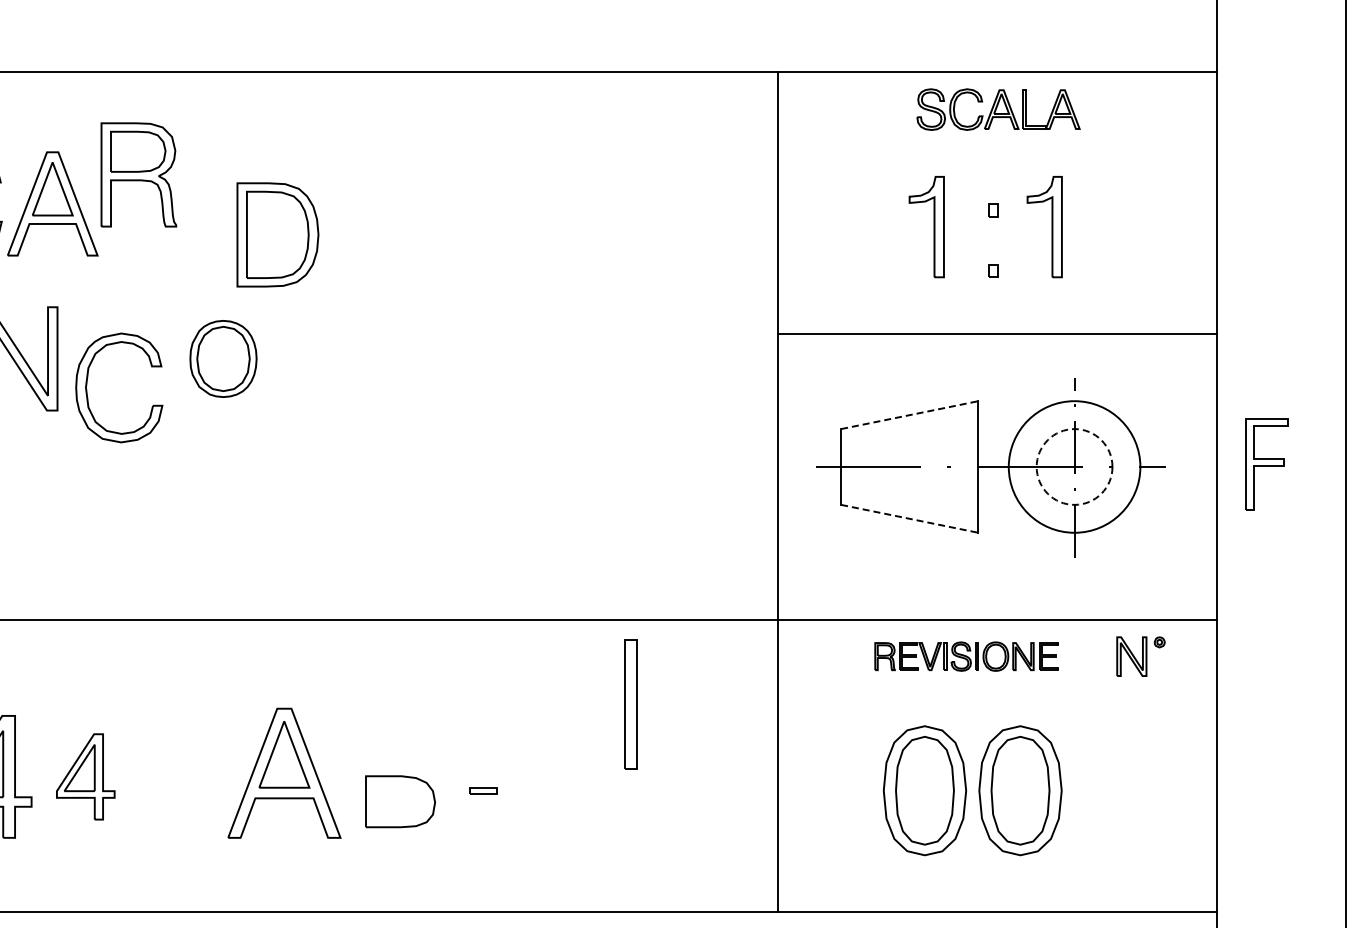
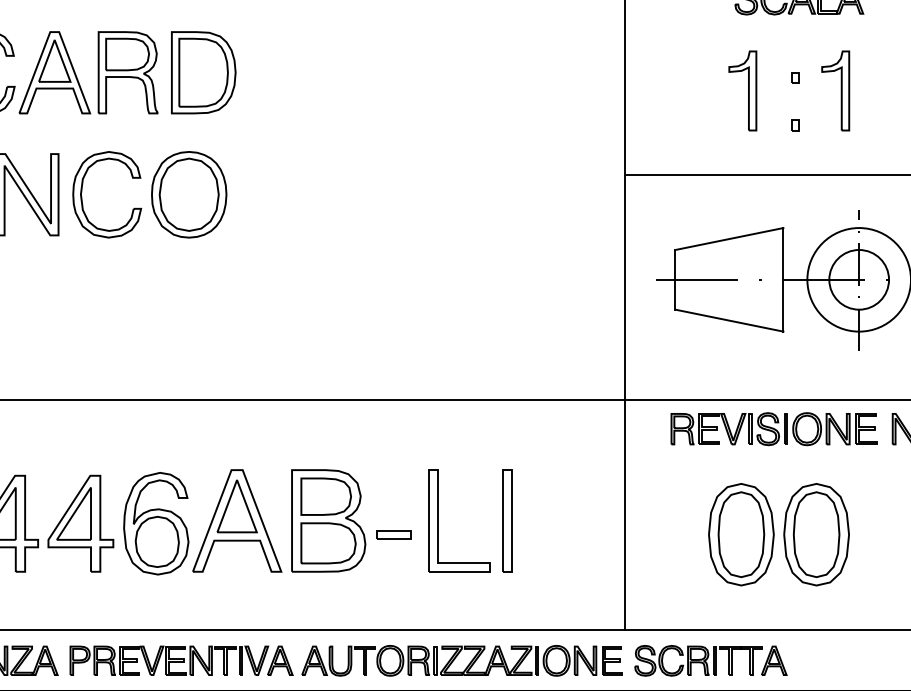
part: (138, 174) -> (127, 72), moved
part: (277, 234) -> (203, 72), moved
part: (223, 358) -> (189, 194), size x1.43
part: (87, 385) -> (82, 192), moved
line: (909, 415) -> (729, 239), dashed -> solid
circle: (1074, 466) -> (859, 279), dashed -> solid
line: (909, 518) -> (729, 320), dashed -> solid
part: (966, 656) -> (774, 429), size x1.43
part: (630, 704) -> (507, 521), moved
part: (400, 772) -> (328, 520), added
part: (540, 773) -> (438, 521), added
part: (85, 776) -> (80, 523), size x1.43
part: (181, 776) -> (156, 523), added
part: (483, 790) -> (393, 534), size x1.67

